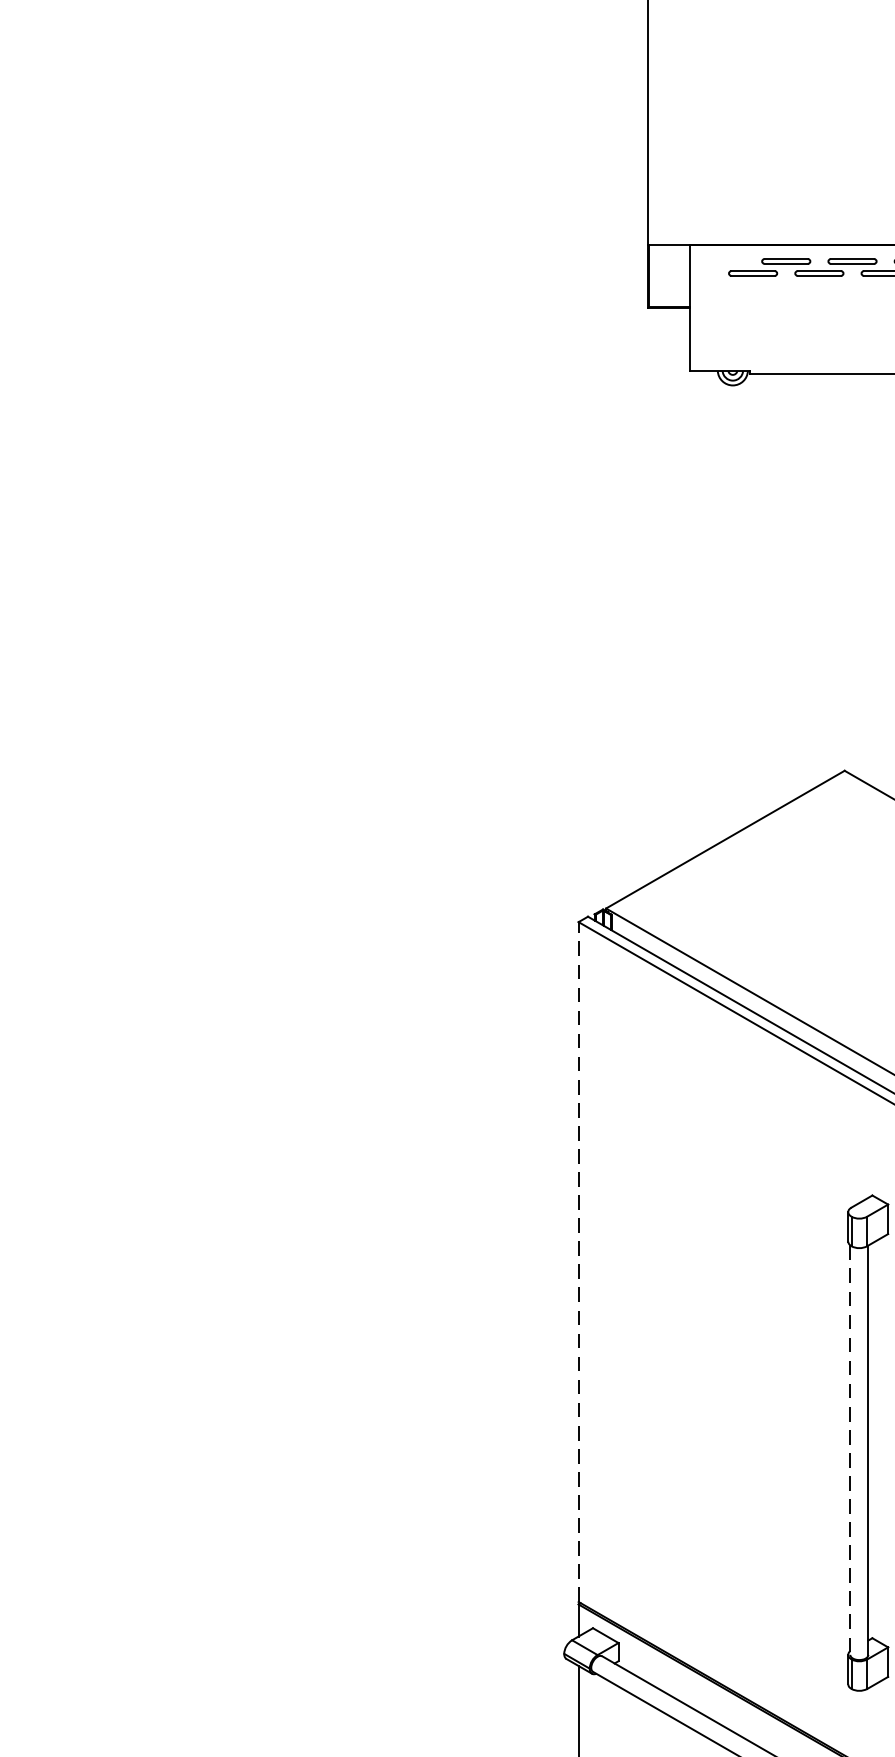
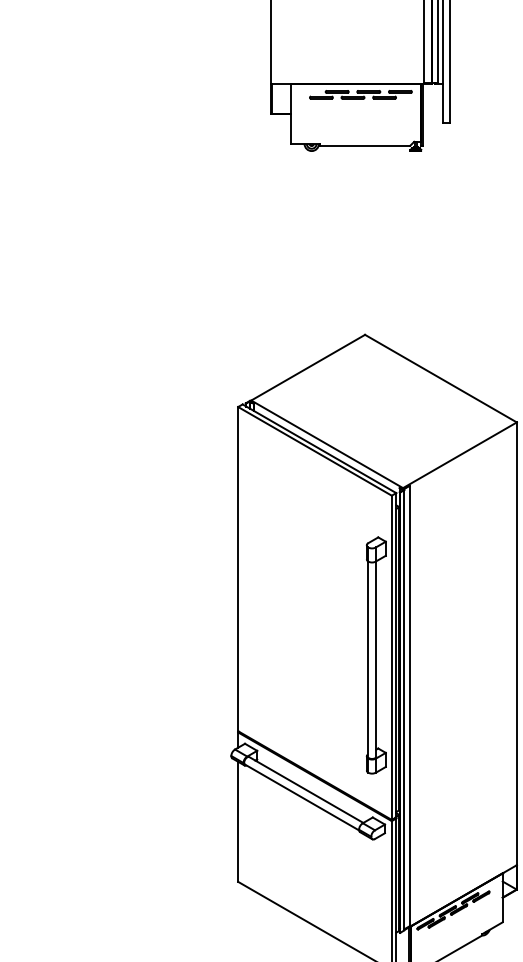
line: (579, 1260) -> (238, 568), dashed -> solid
line: (849, 1449) -> (367, 658), dashed -> solid

